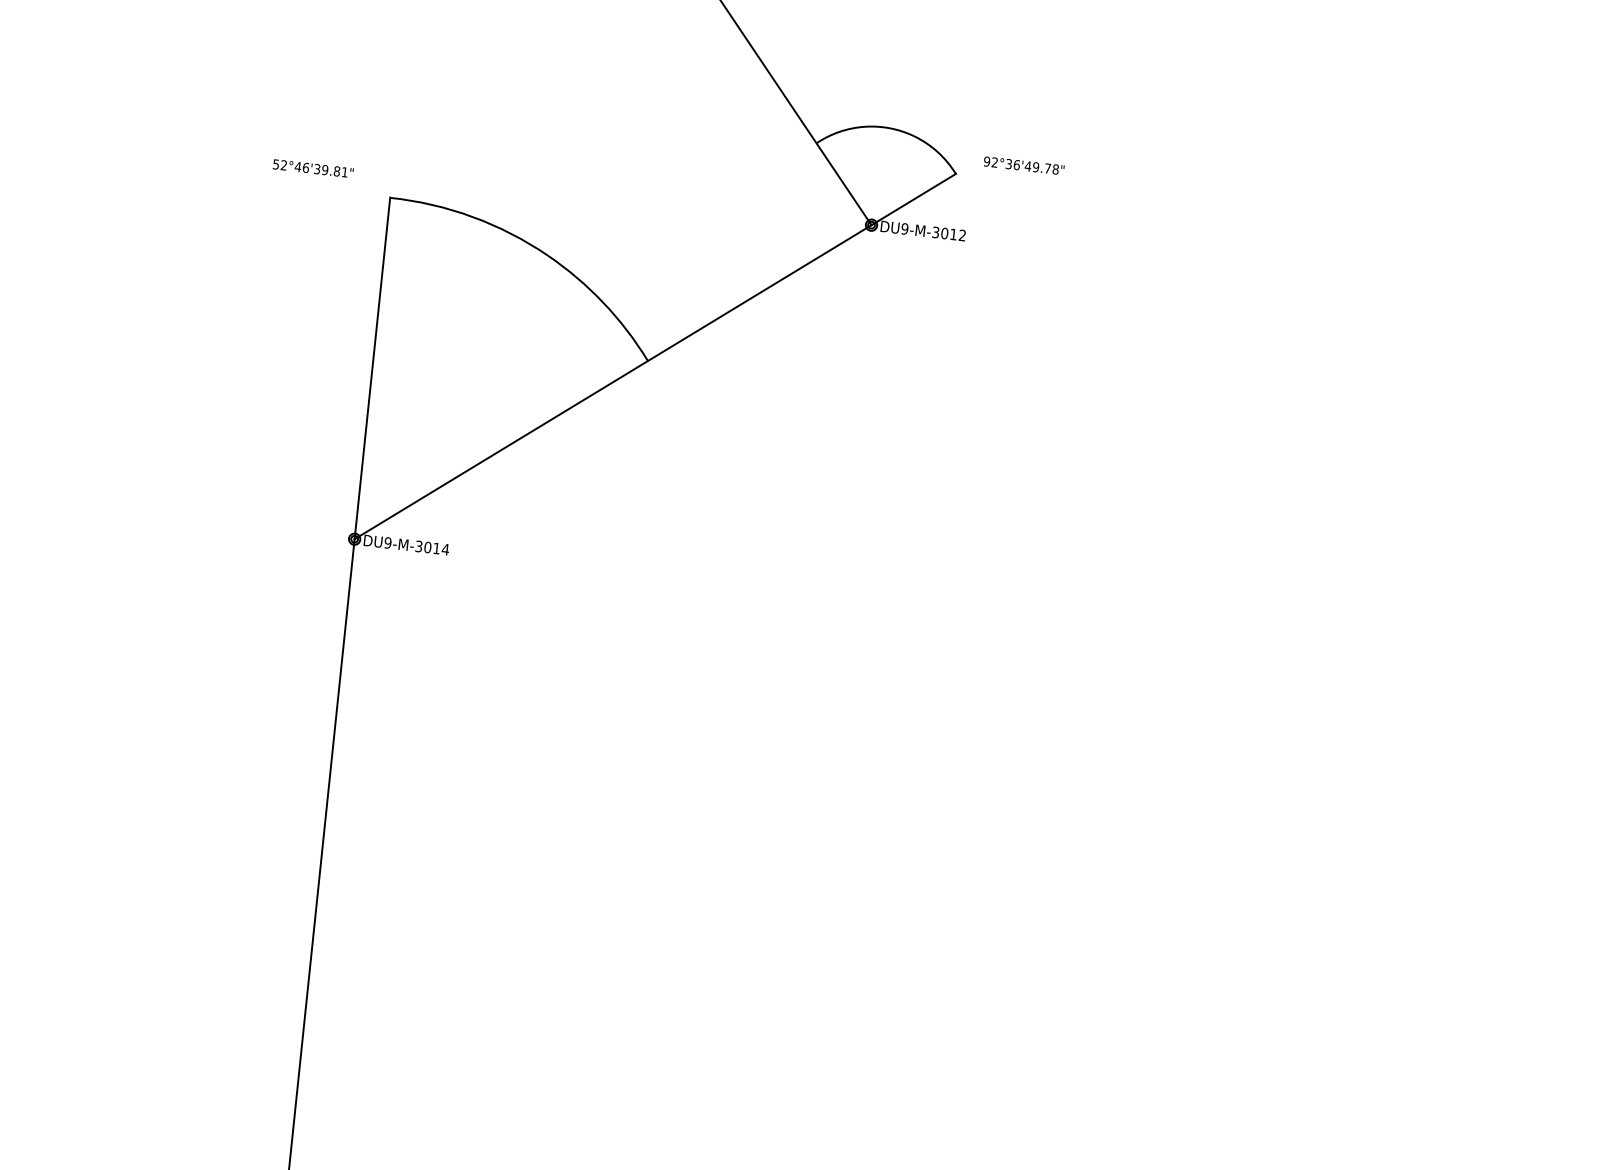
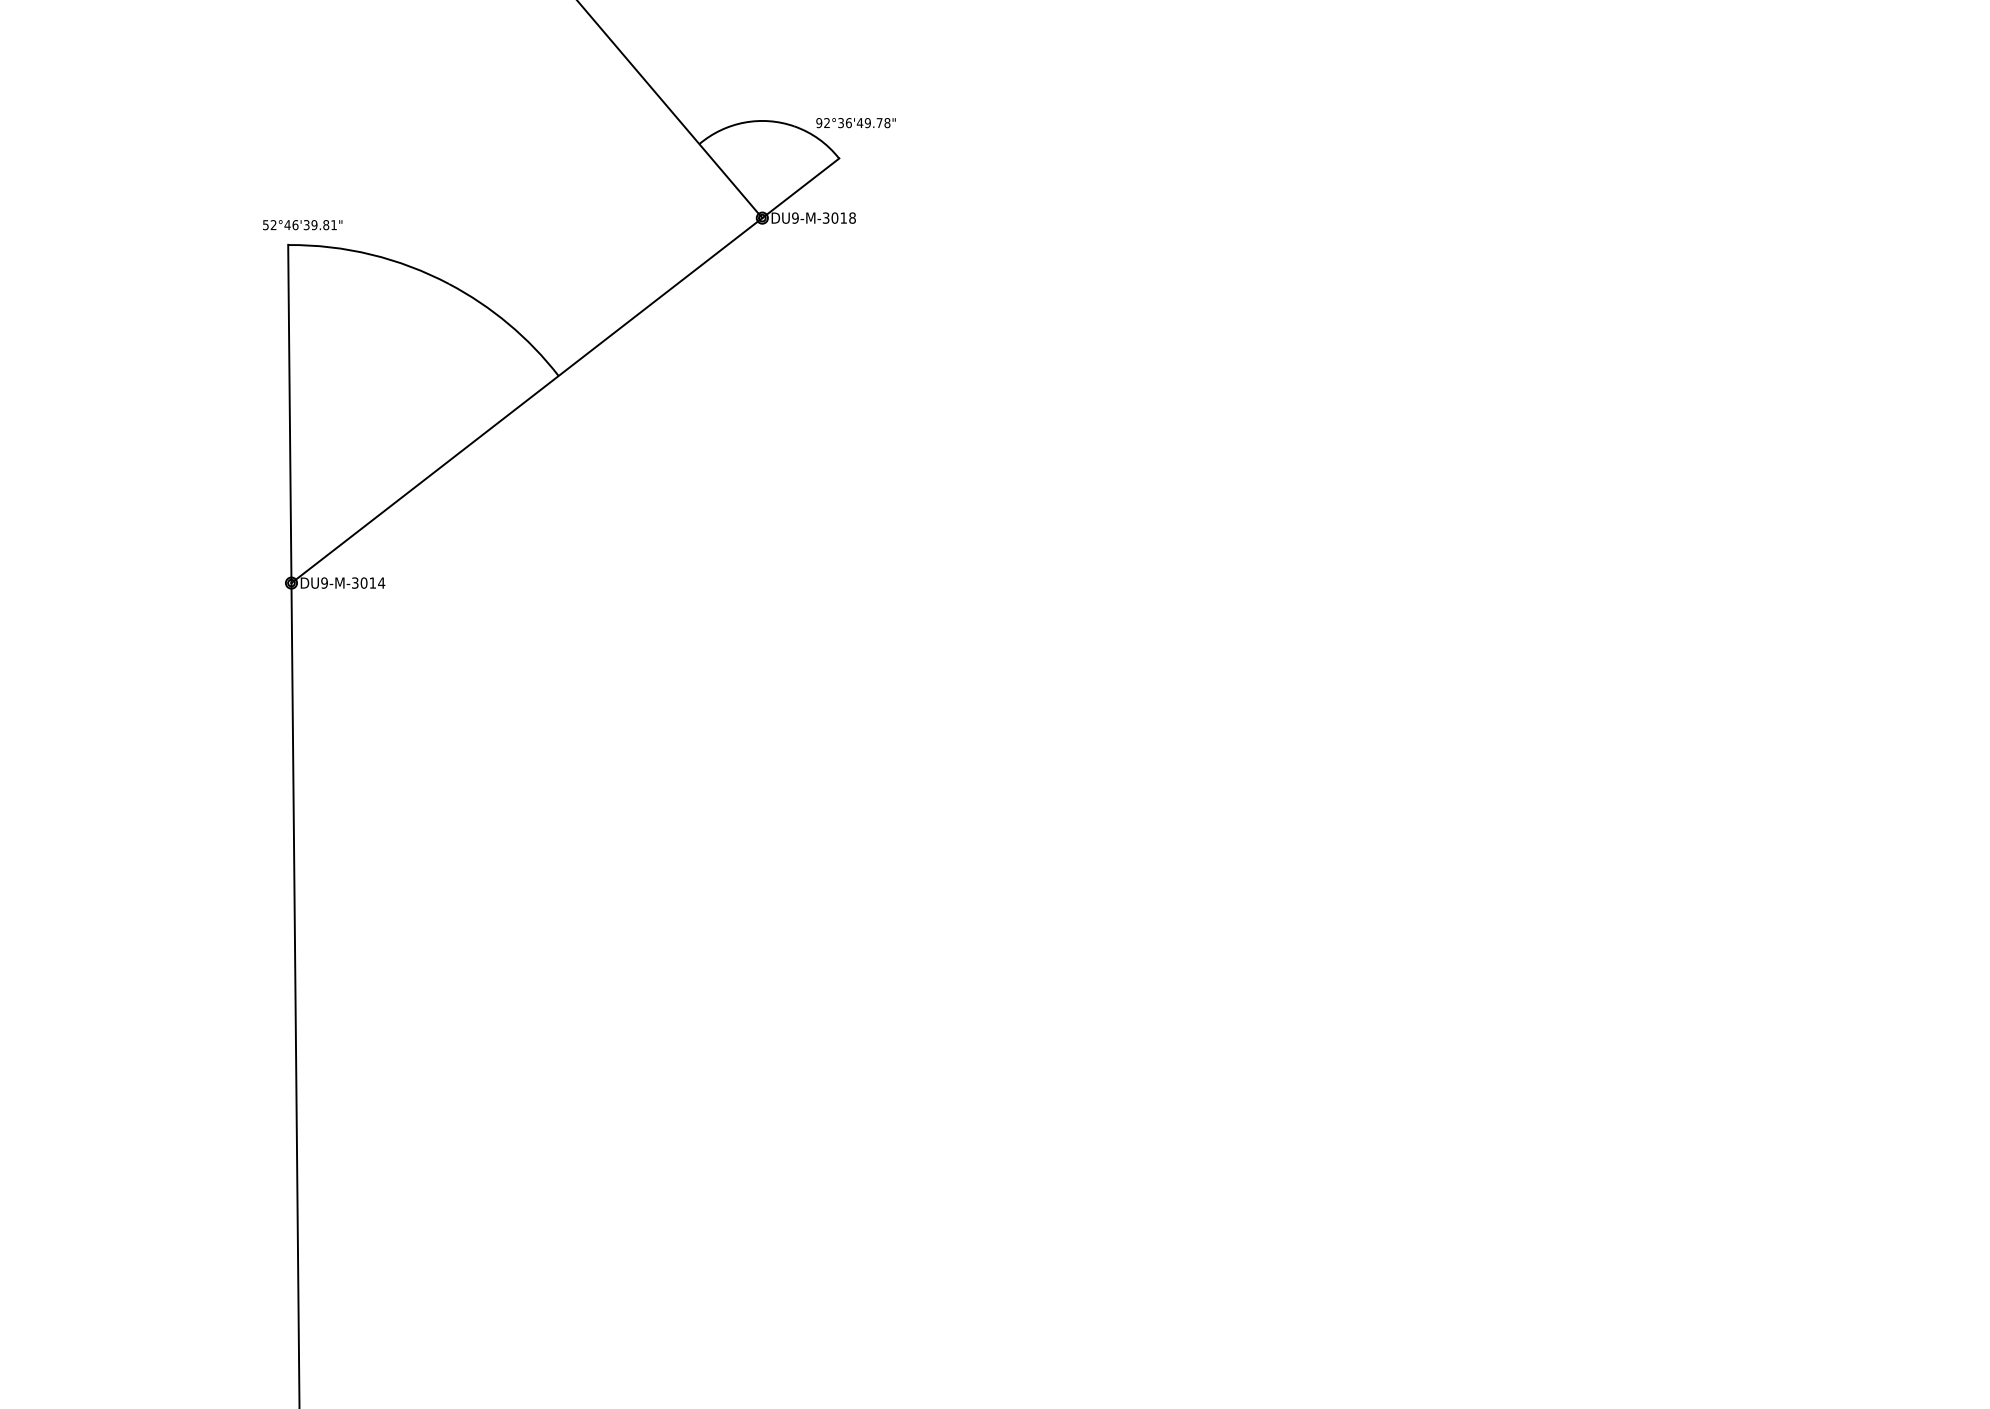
text: (1023, 166) -> (855, 123), moved
text: (313, 169) -> (302, 225), moved
text: (962, 234) -> (852, 217), DU9-M-3012 -> DU9-M-3018

